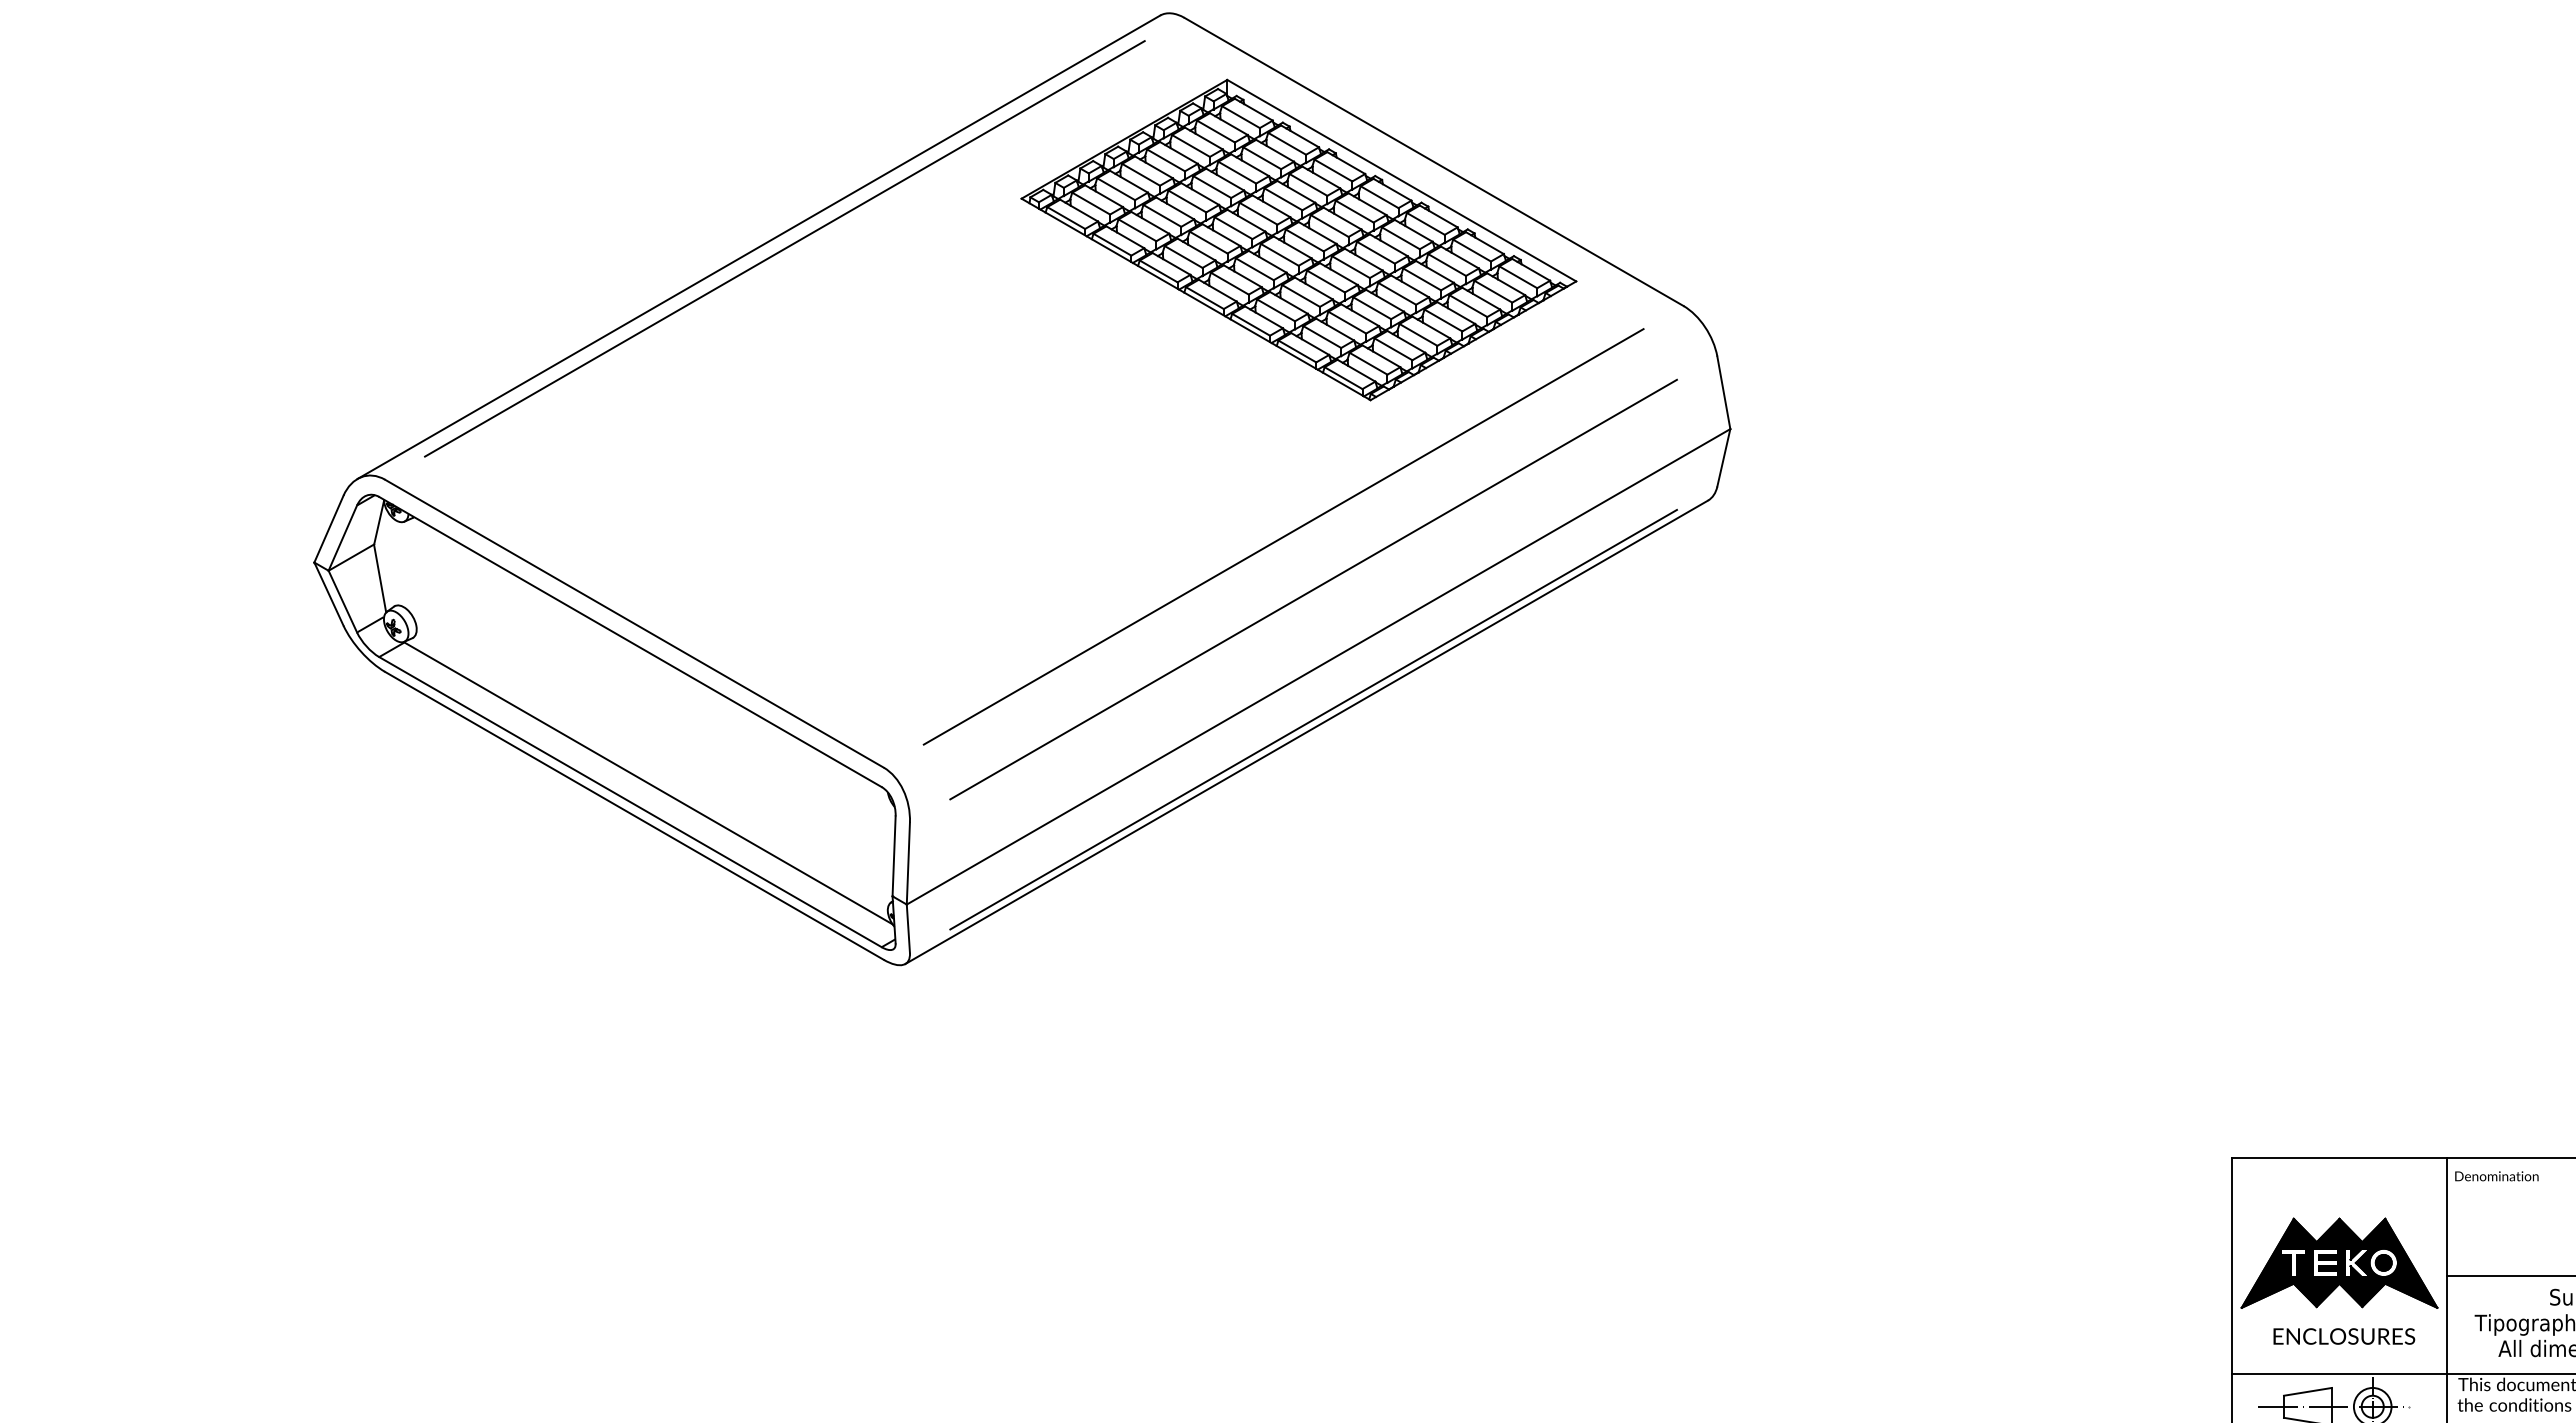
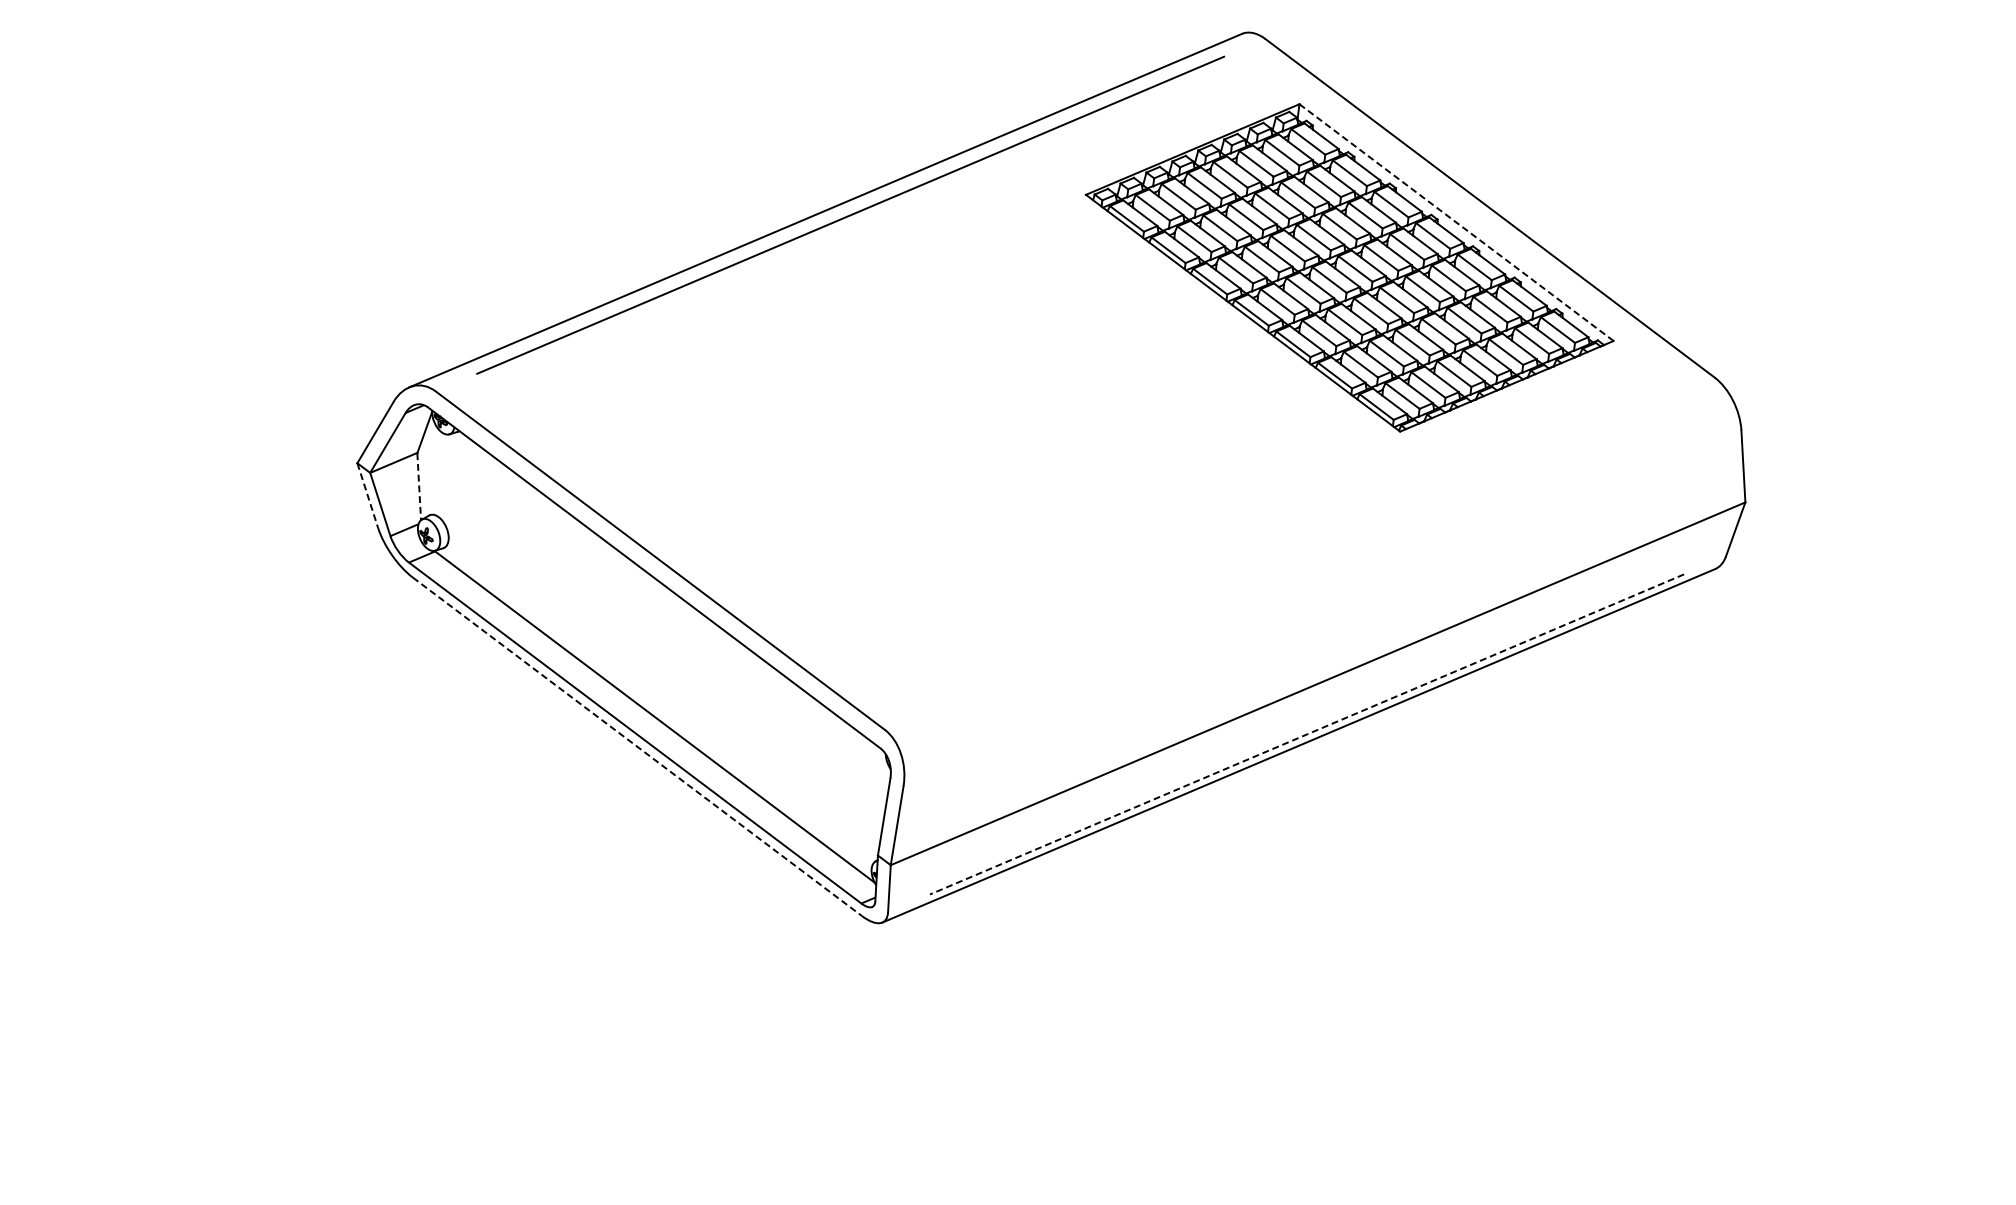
line: (1402, 180) -> (1457, 222), solid -> dashed
line: (1283, 536) -> (1299, 553), removed
line: (380, 579) -> (419, 487), solid -> dashed
line: (1313, 589) -> (1322, 608), removed
line: (328, 594) -> (367, 495), solid -> dashed
line: (1313, 719) -> (1306, 734), solid -> dashed
line: (634, 816) -> (637, 747), solid -> dashed

